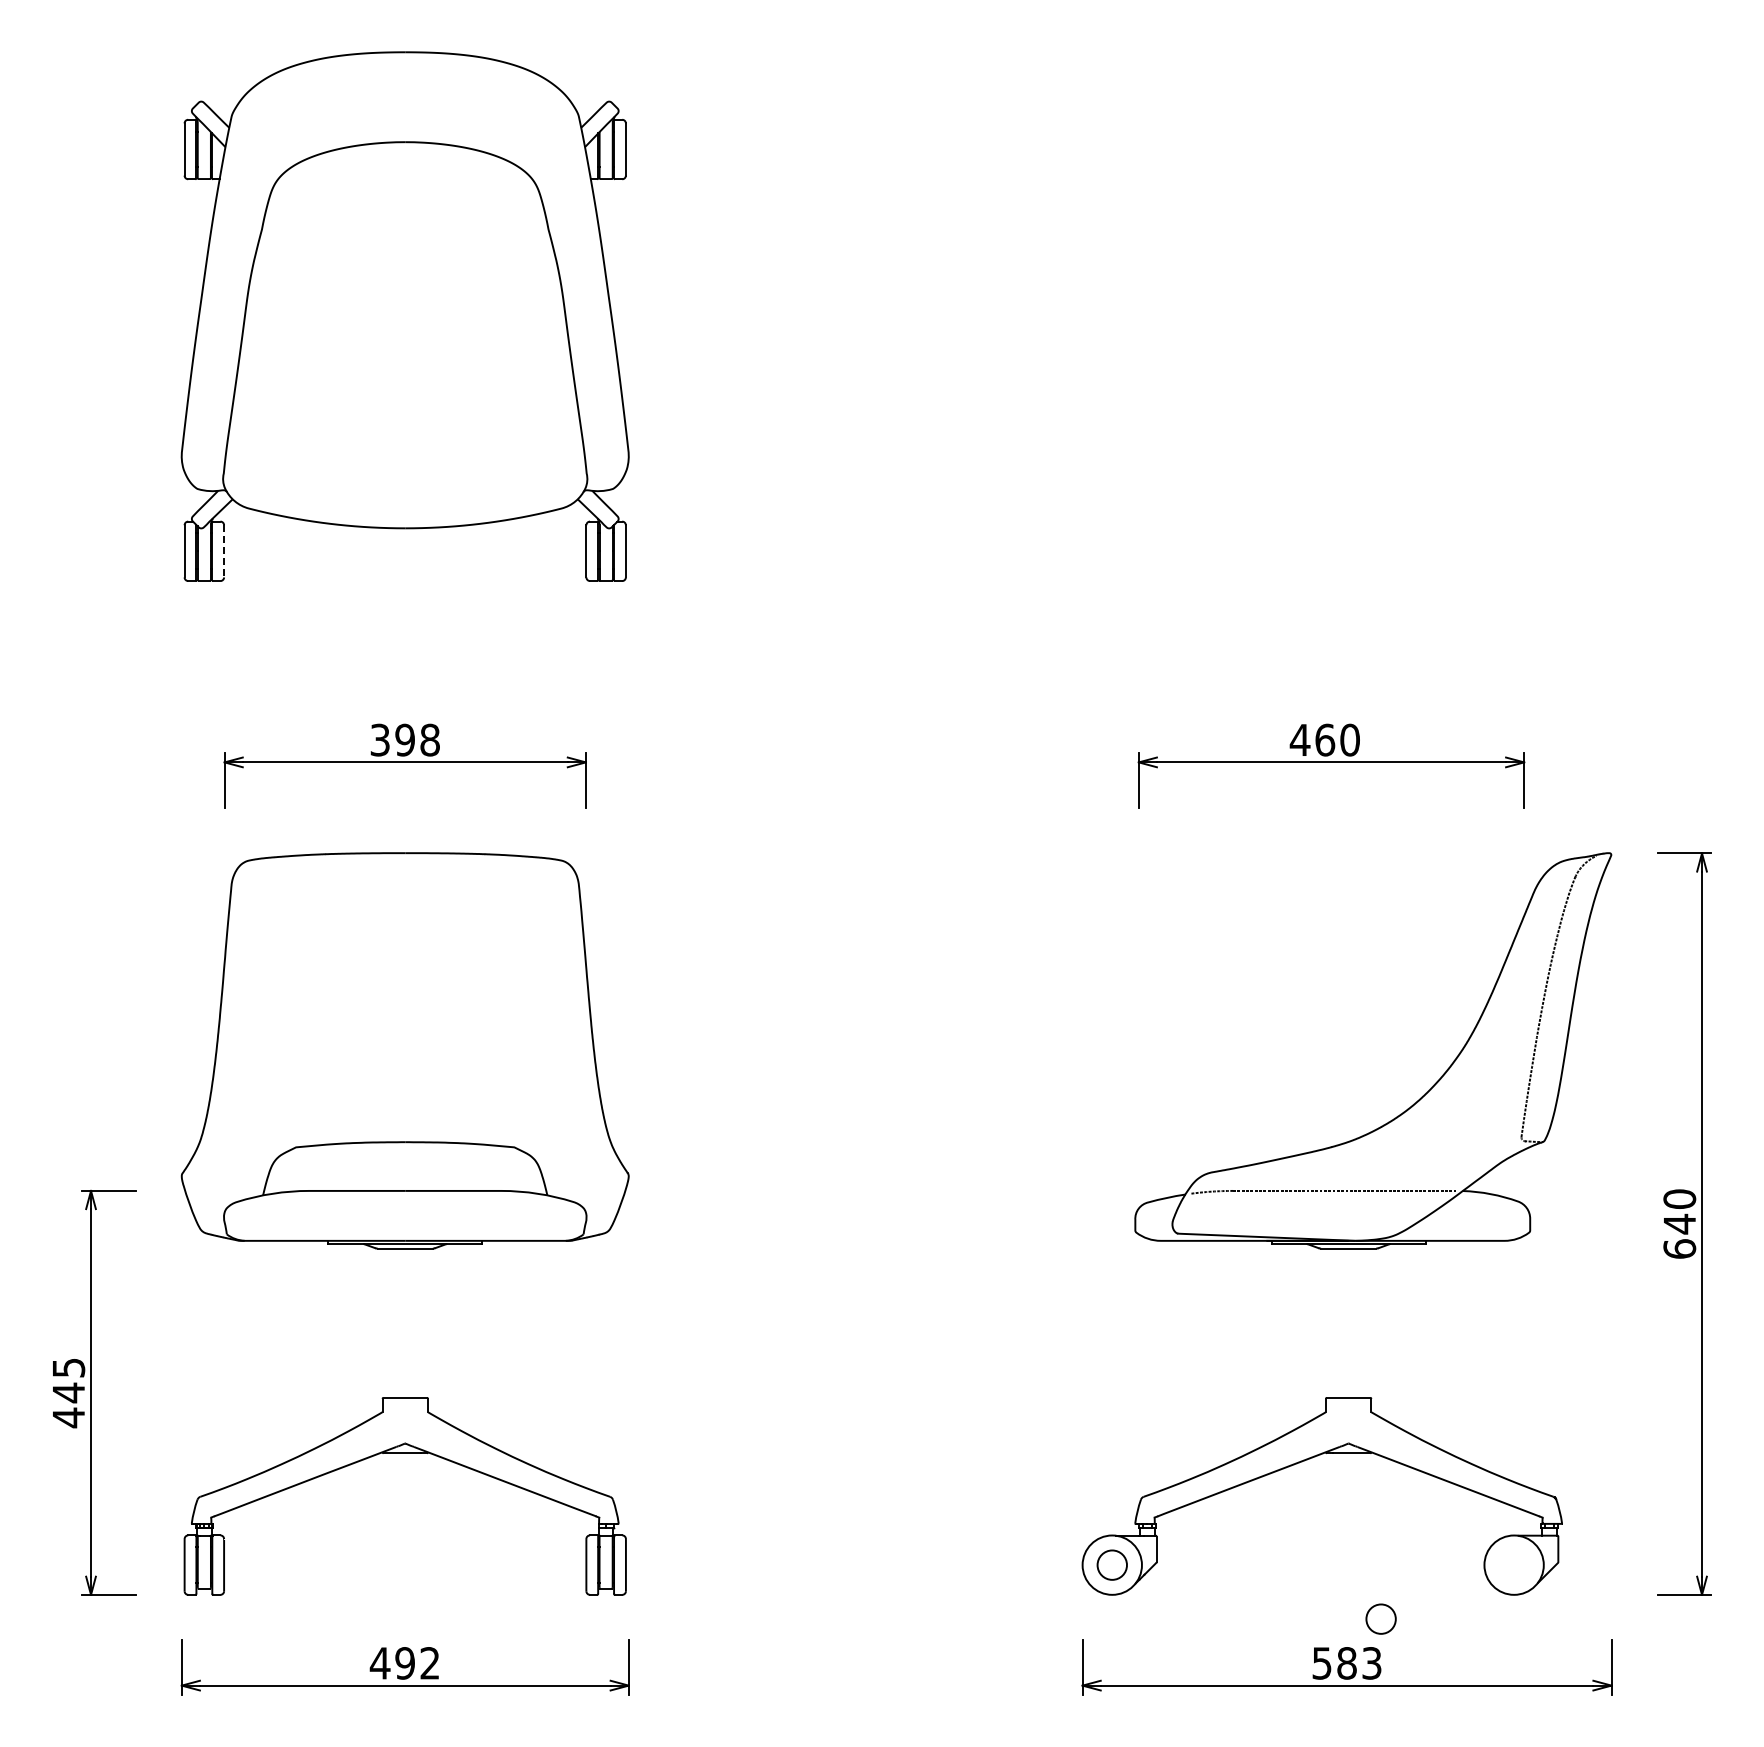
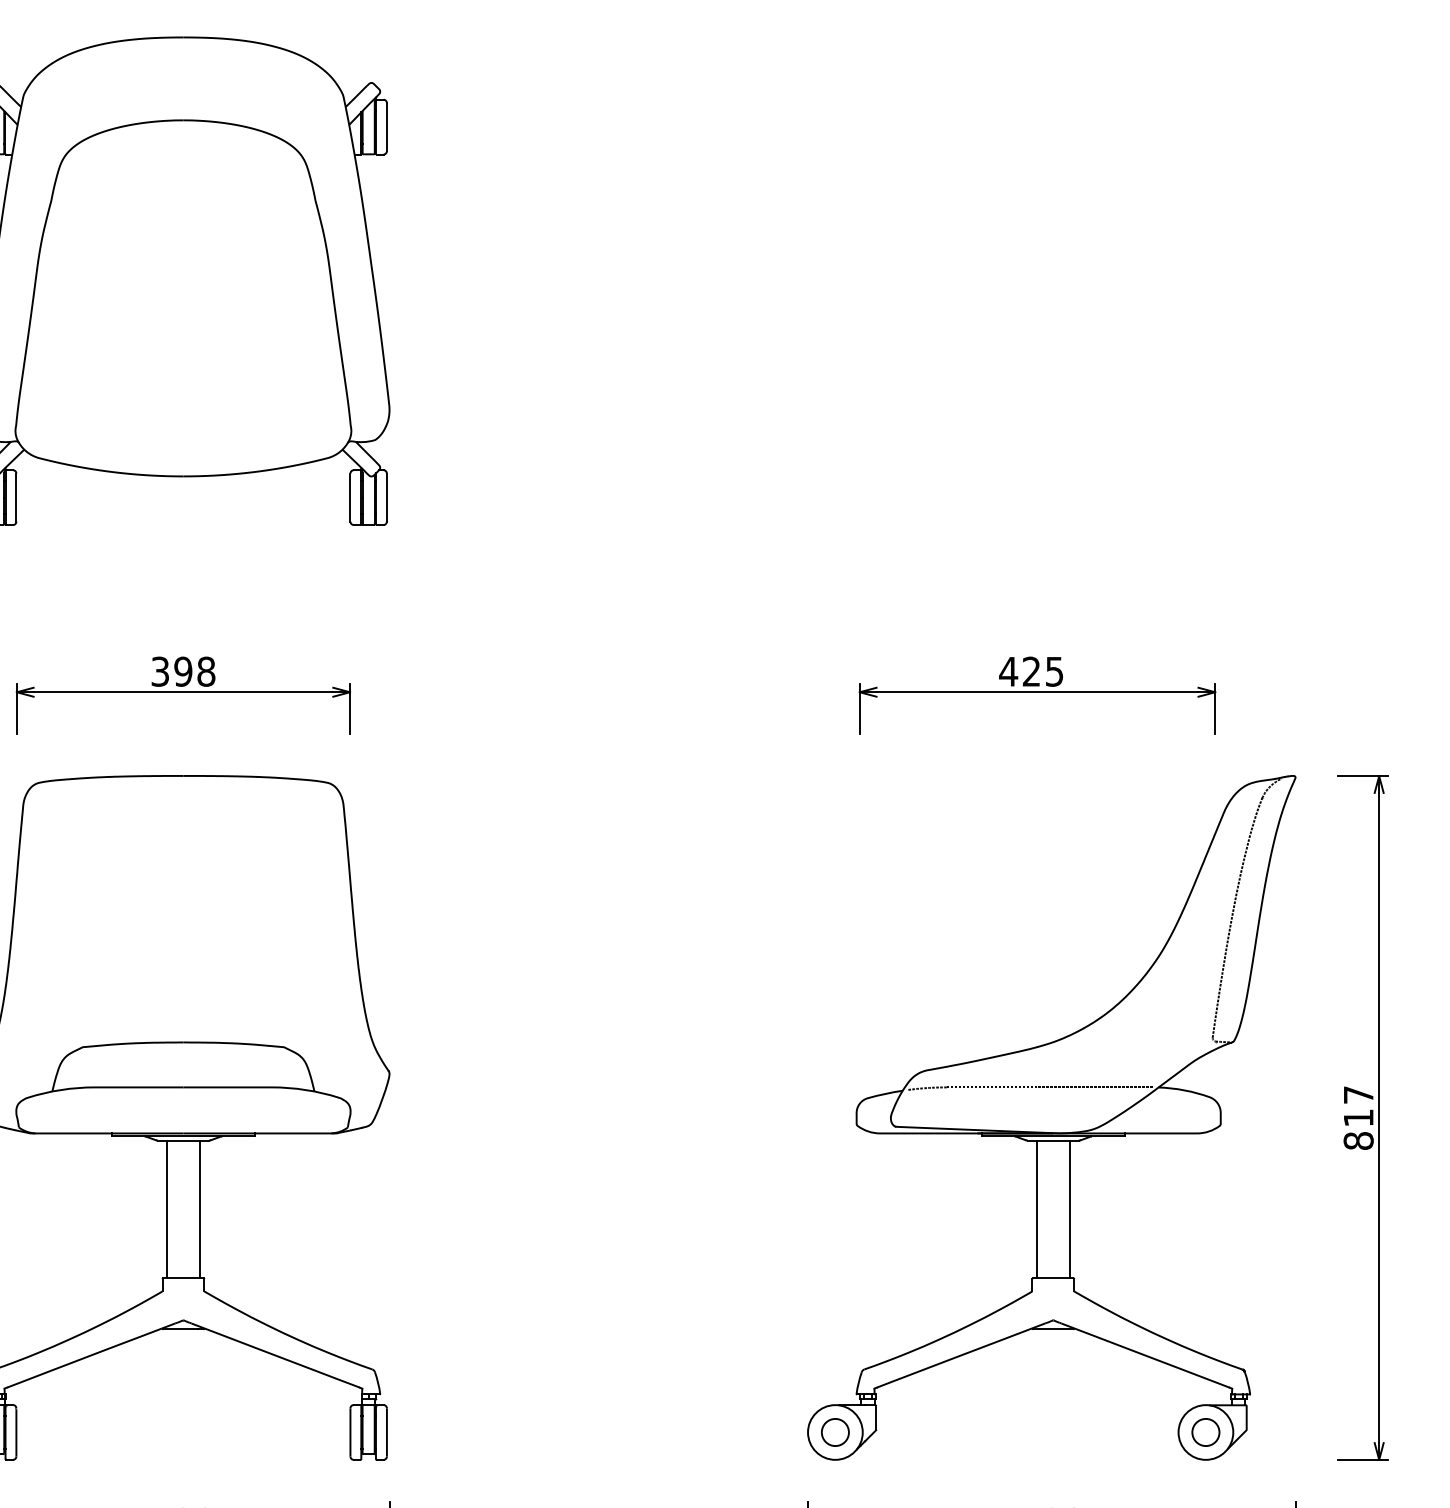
line: (224, 551) -> (16, 497), dashed -> solid
text: (1337, 739) -> (1043, 671), 460 -> 425
text: (1679, 1223) -> (1358, 1117), 640 -> 817
line: (387, 1322) -> (167, 1208), added
line: (423, 1322) -> (200, 1208), added
line: (1330, 1322) -> (1036, 1208), added
line: (1366, 1322) -> (1069, 1208), added
circle: (1380, 1618) -> (1205, 1431), moved

